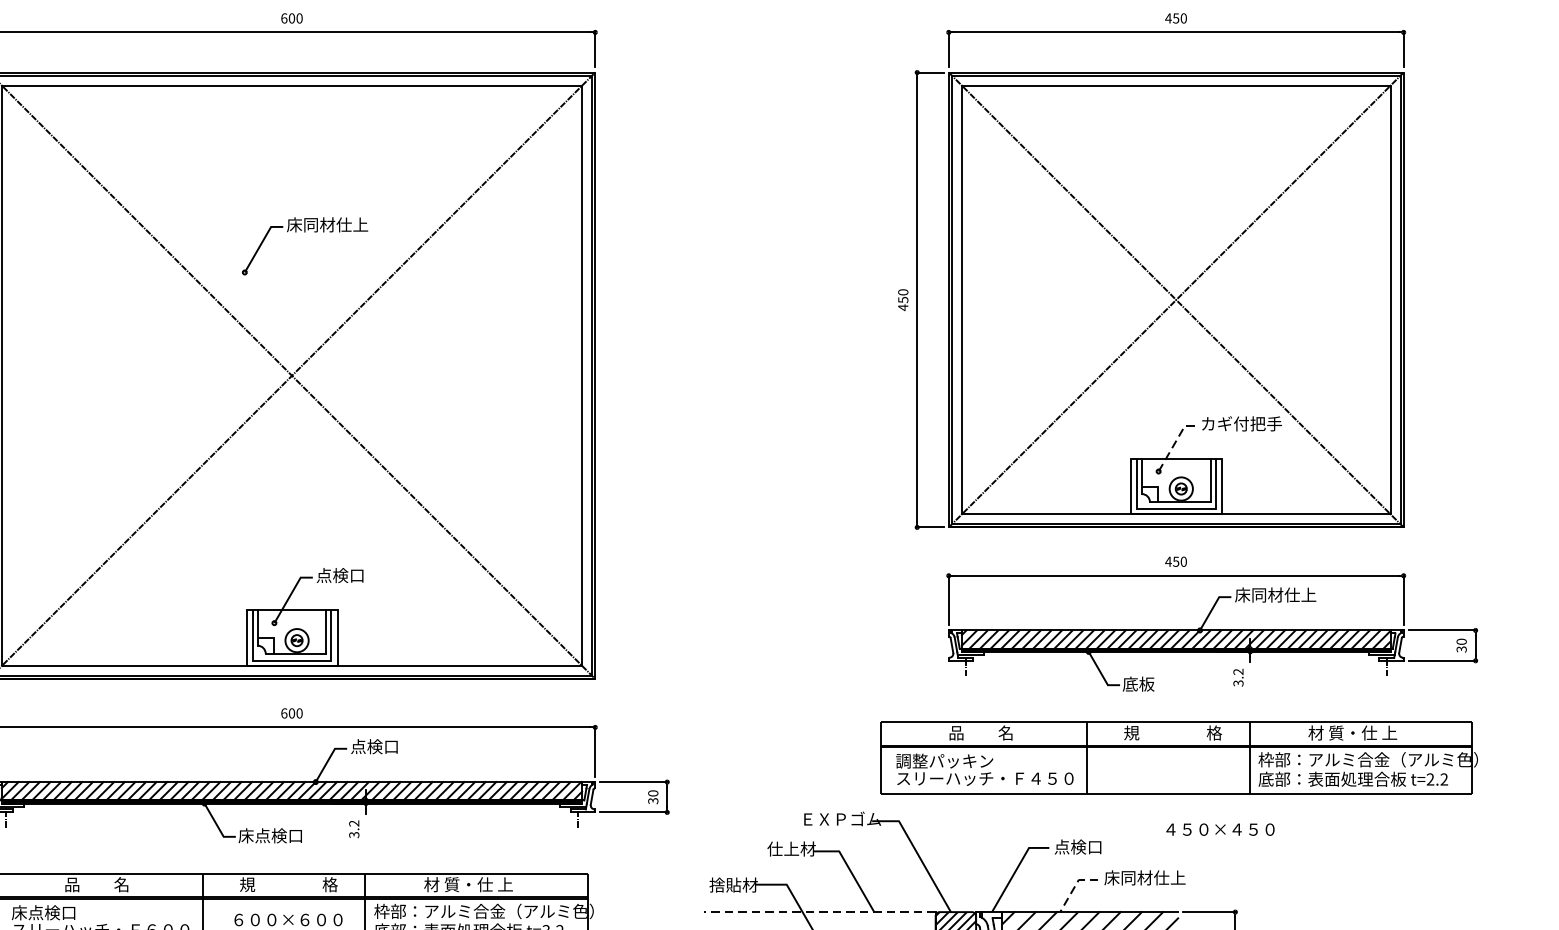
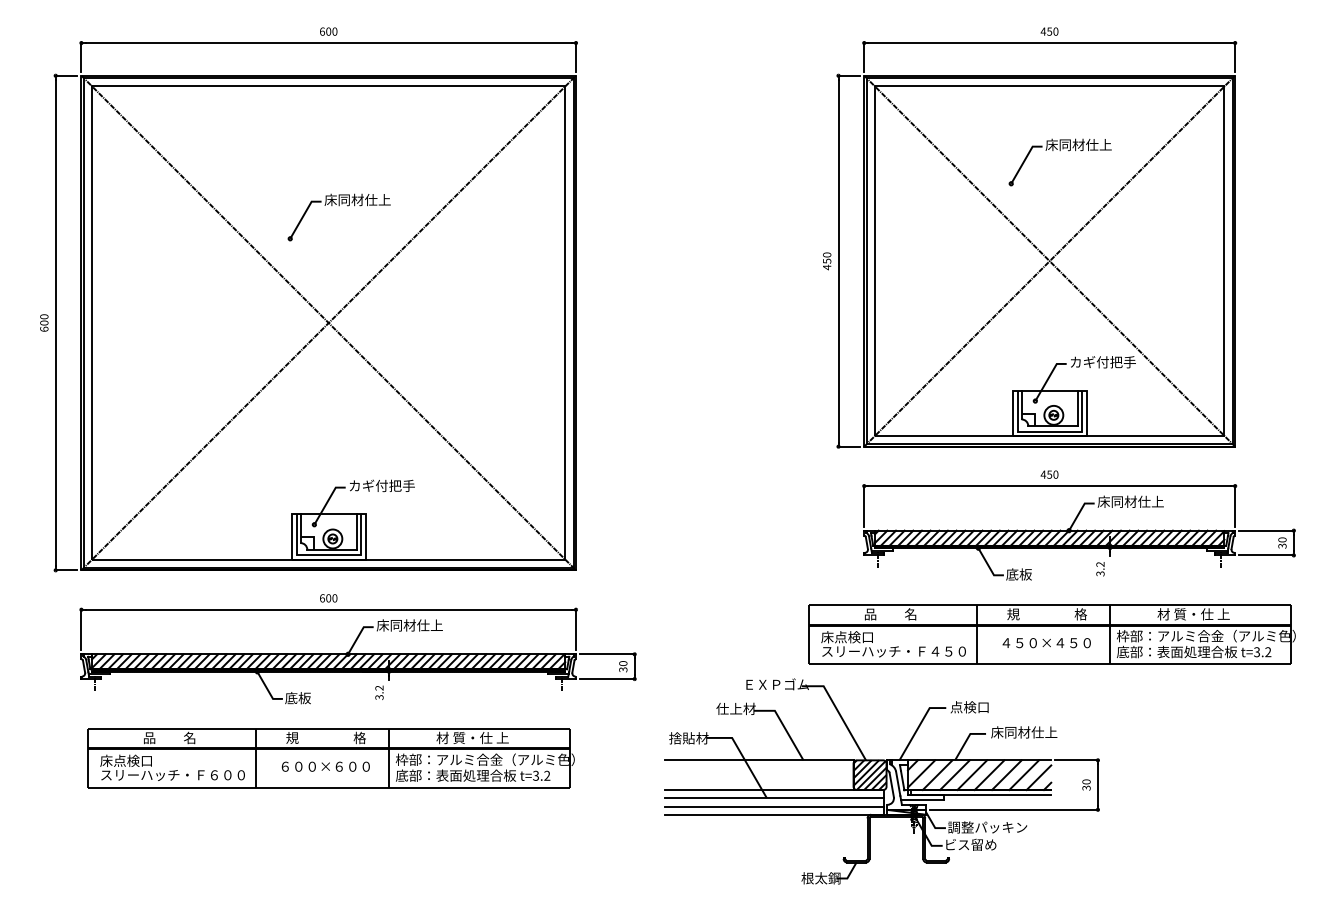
part: (1189, 165) -> (1060, 151), added
line: (1174, 442) -> (1048, 377), dashed -> solid
text: (356, 575) -> (381, 485), 点検口 -> カギ付把手
text: (391, 746) -> (409, 625), 点検口 -> 床同材仕上
text: (944, 761) -> (860, 637), 調整パッキン -> 床点検口
text: (1431, 779) -> (1257, 652), t=2.2 -> t=3.2
text: (1220, 830) -> (1046, 643), moved
text: (270, 836) -> (311, 698), 床点検口 -> 底板
line: (1074, 886) -> (966, 739), dashed -> solid
line: (819, 912) -> (758, 760), dashed -> solid

